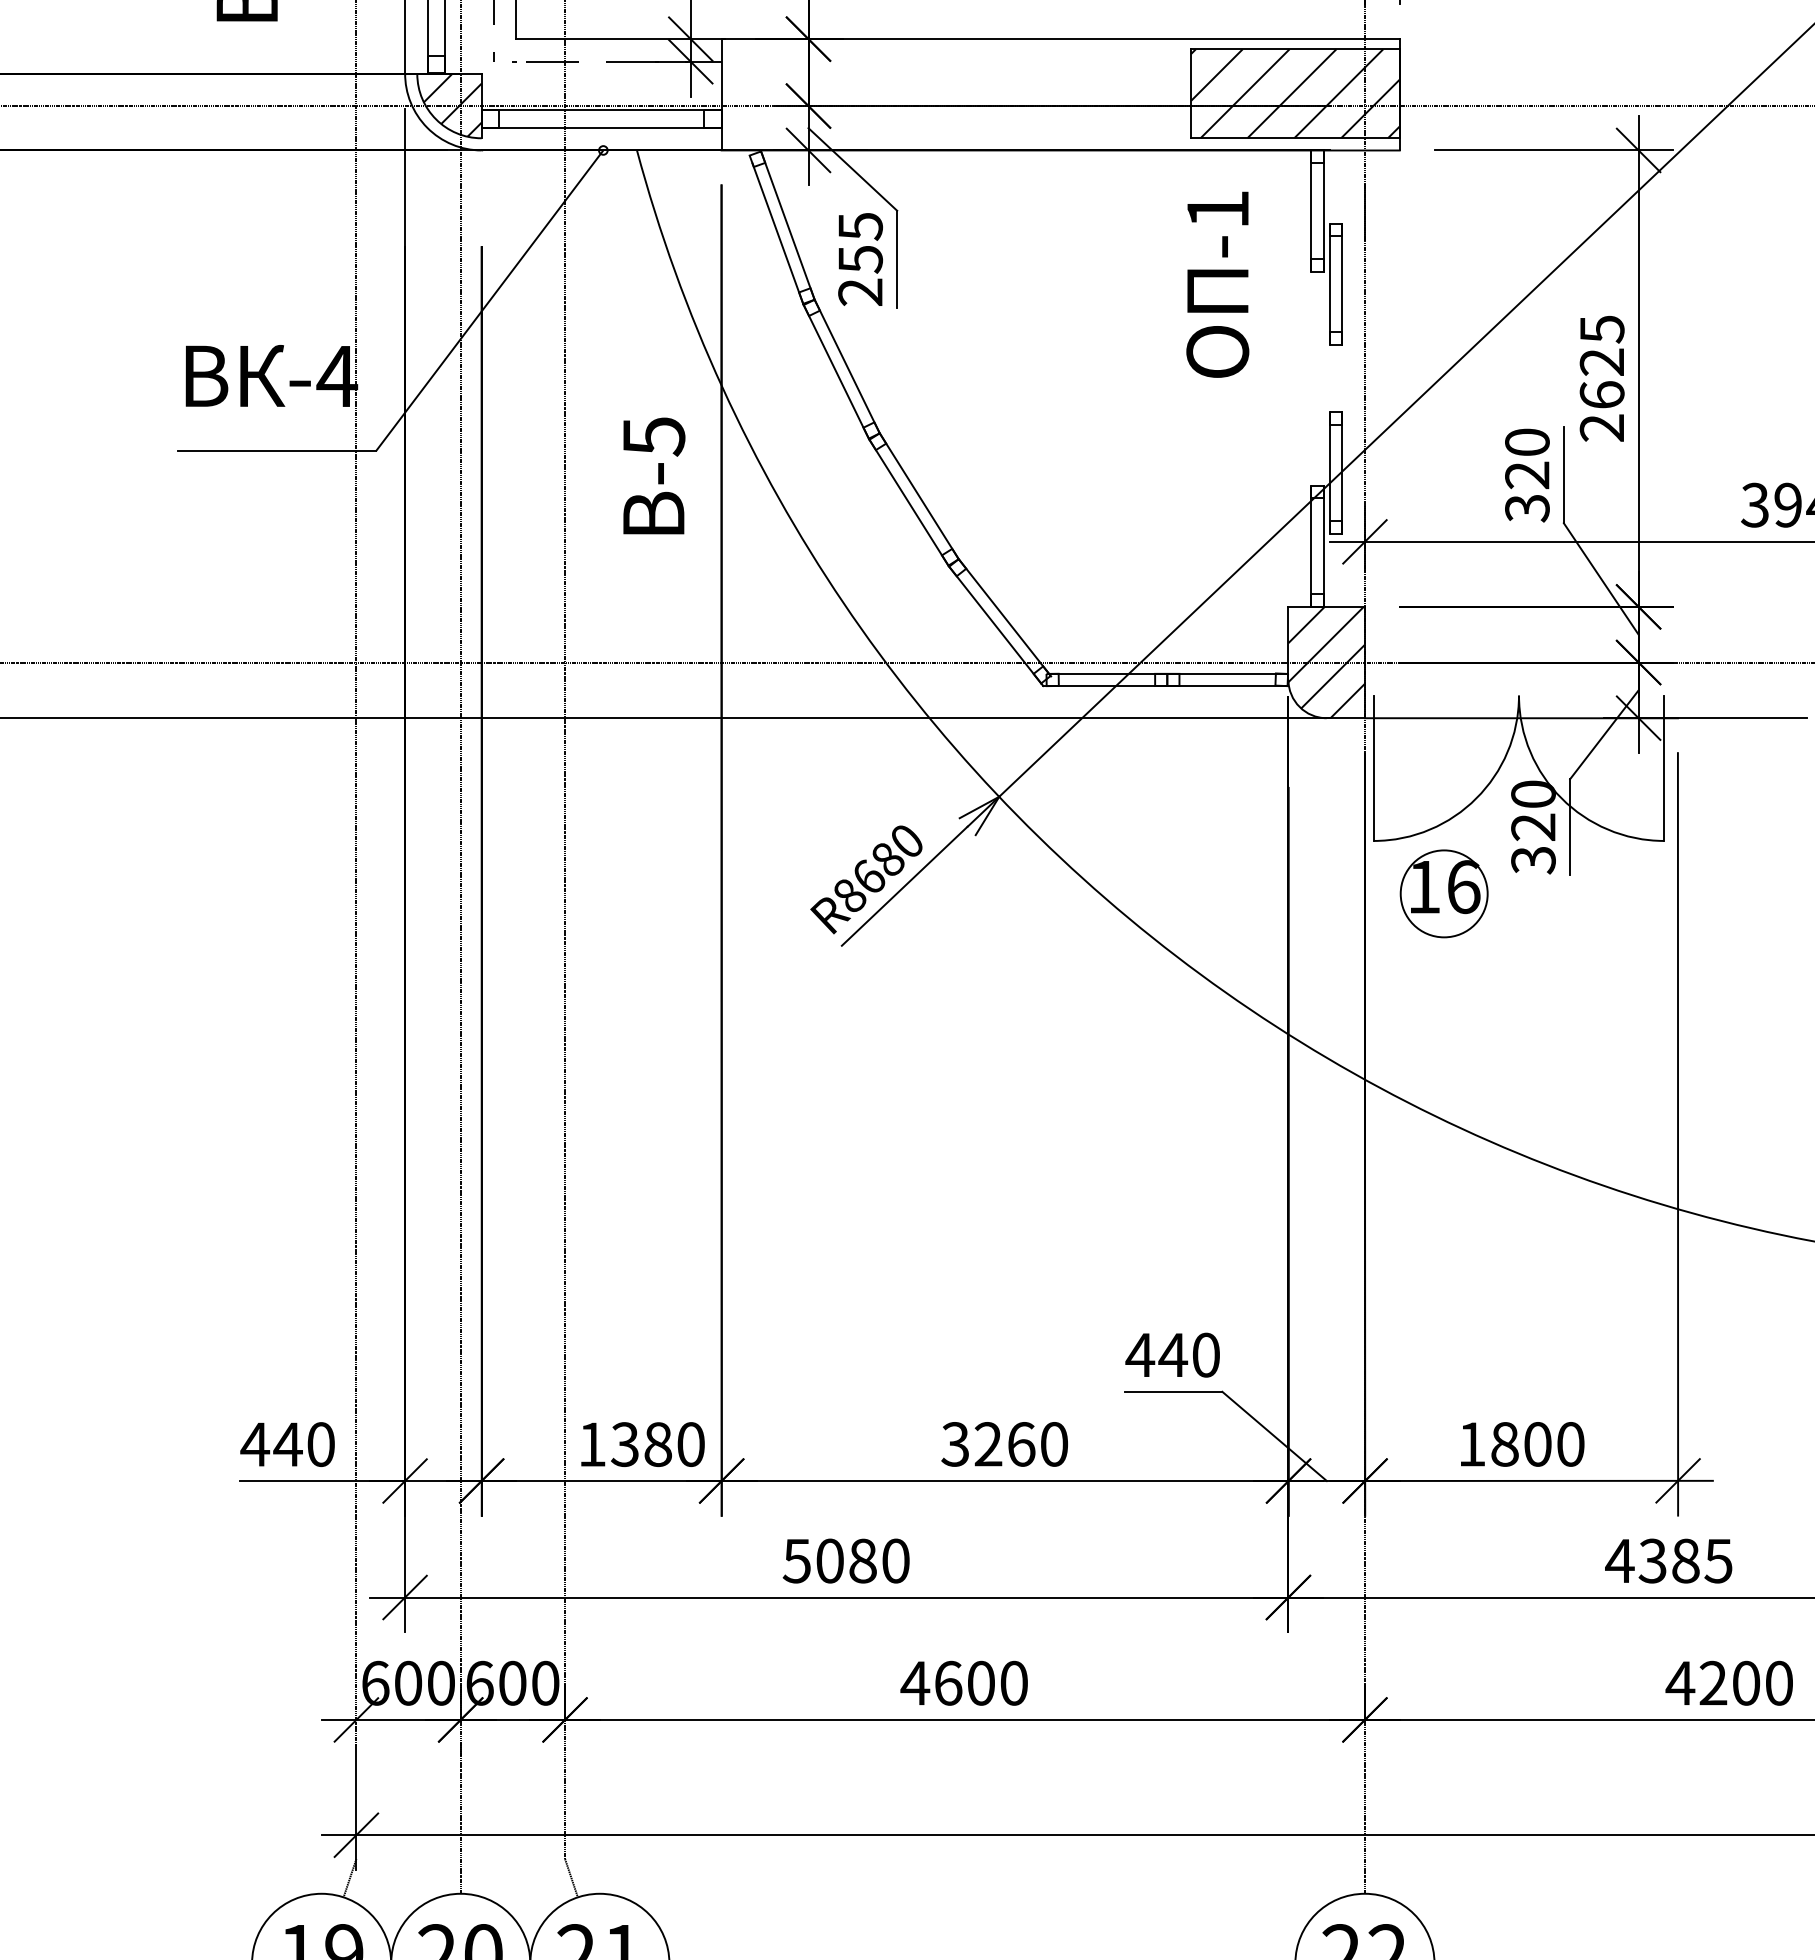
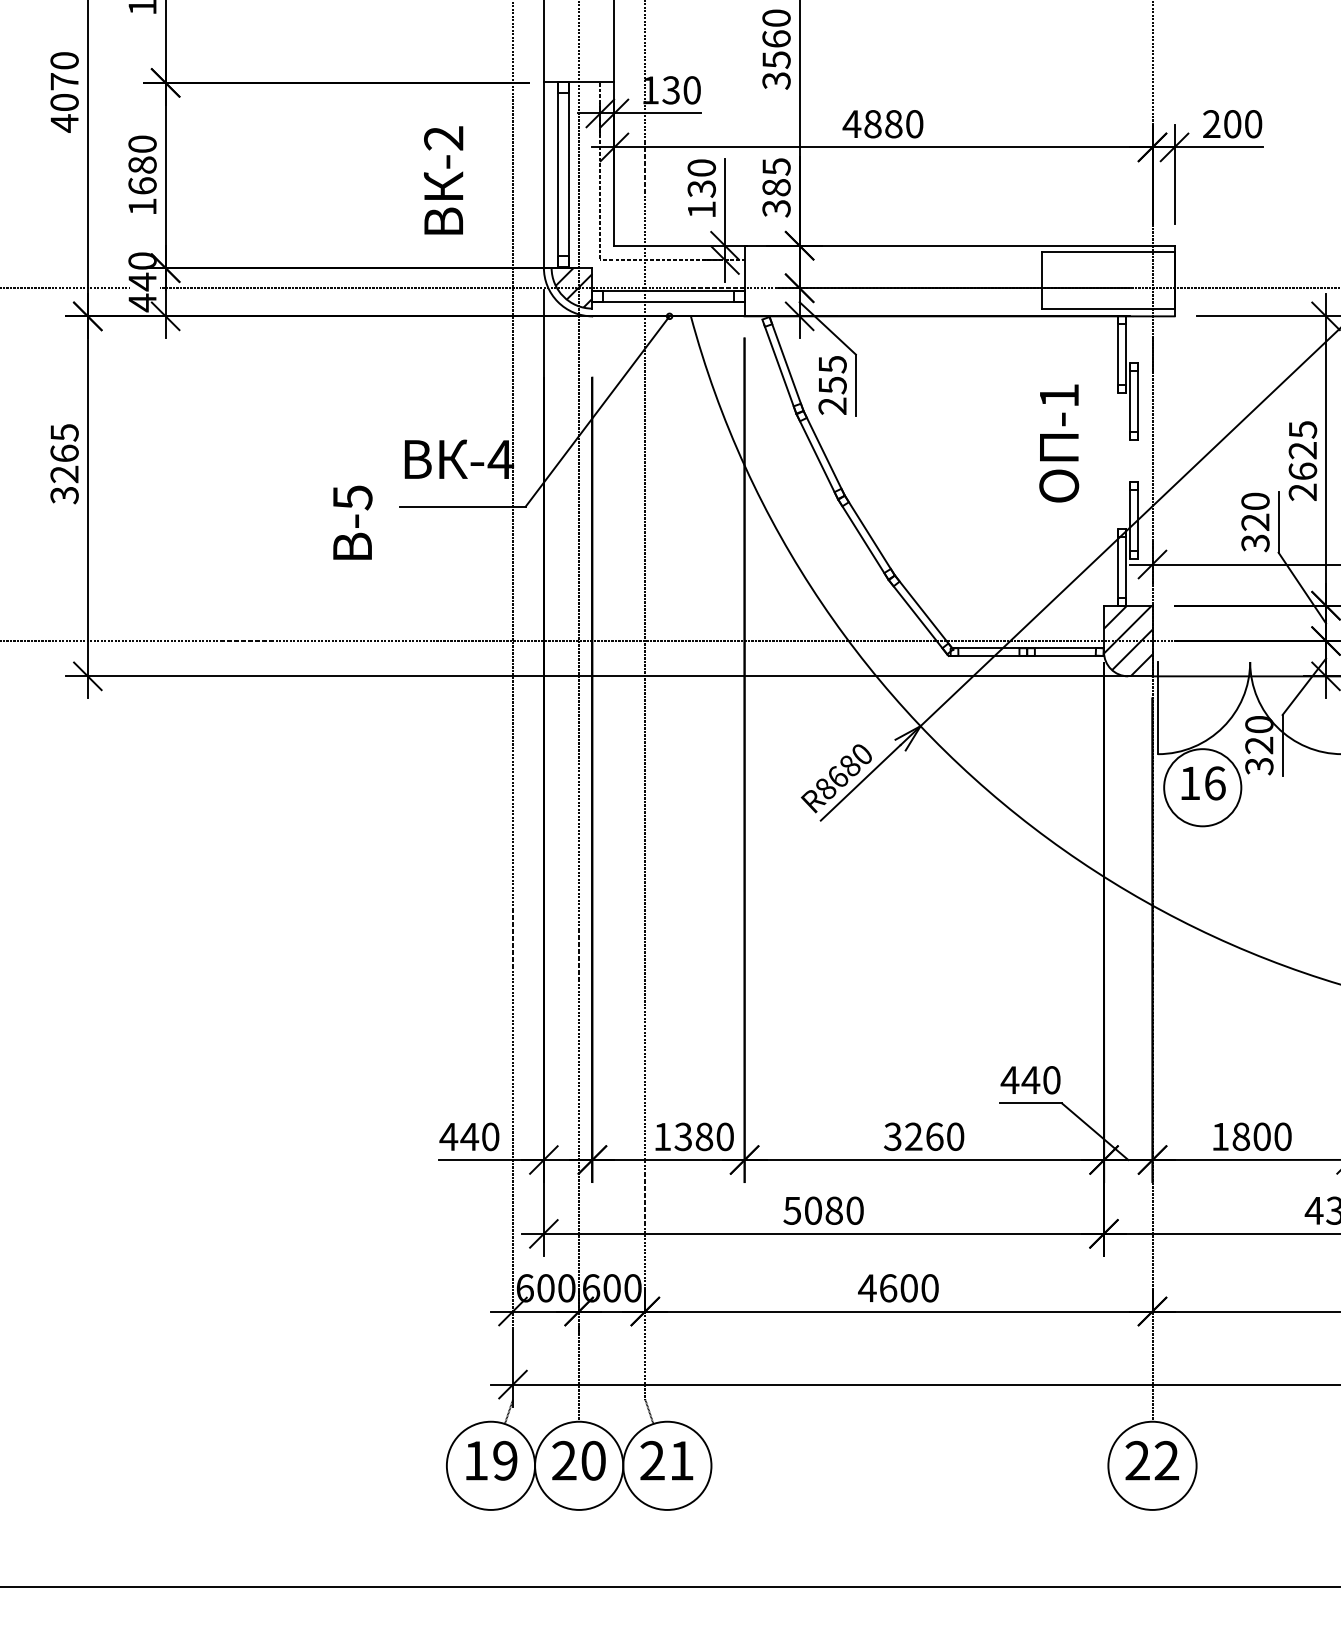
hatch: (1295, 93) -> (1108, 280), removed
text: (1218, 284) -> (1059, 443), moved
text: (653, 475) -> (352, 522), moved
circle: (1443, 893) -> (1202, 787), size x1.4

